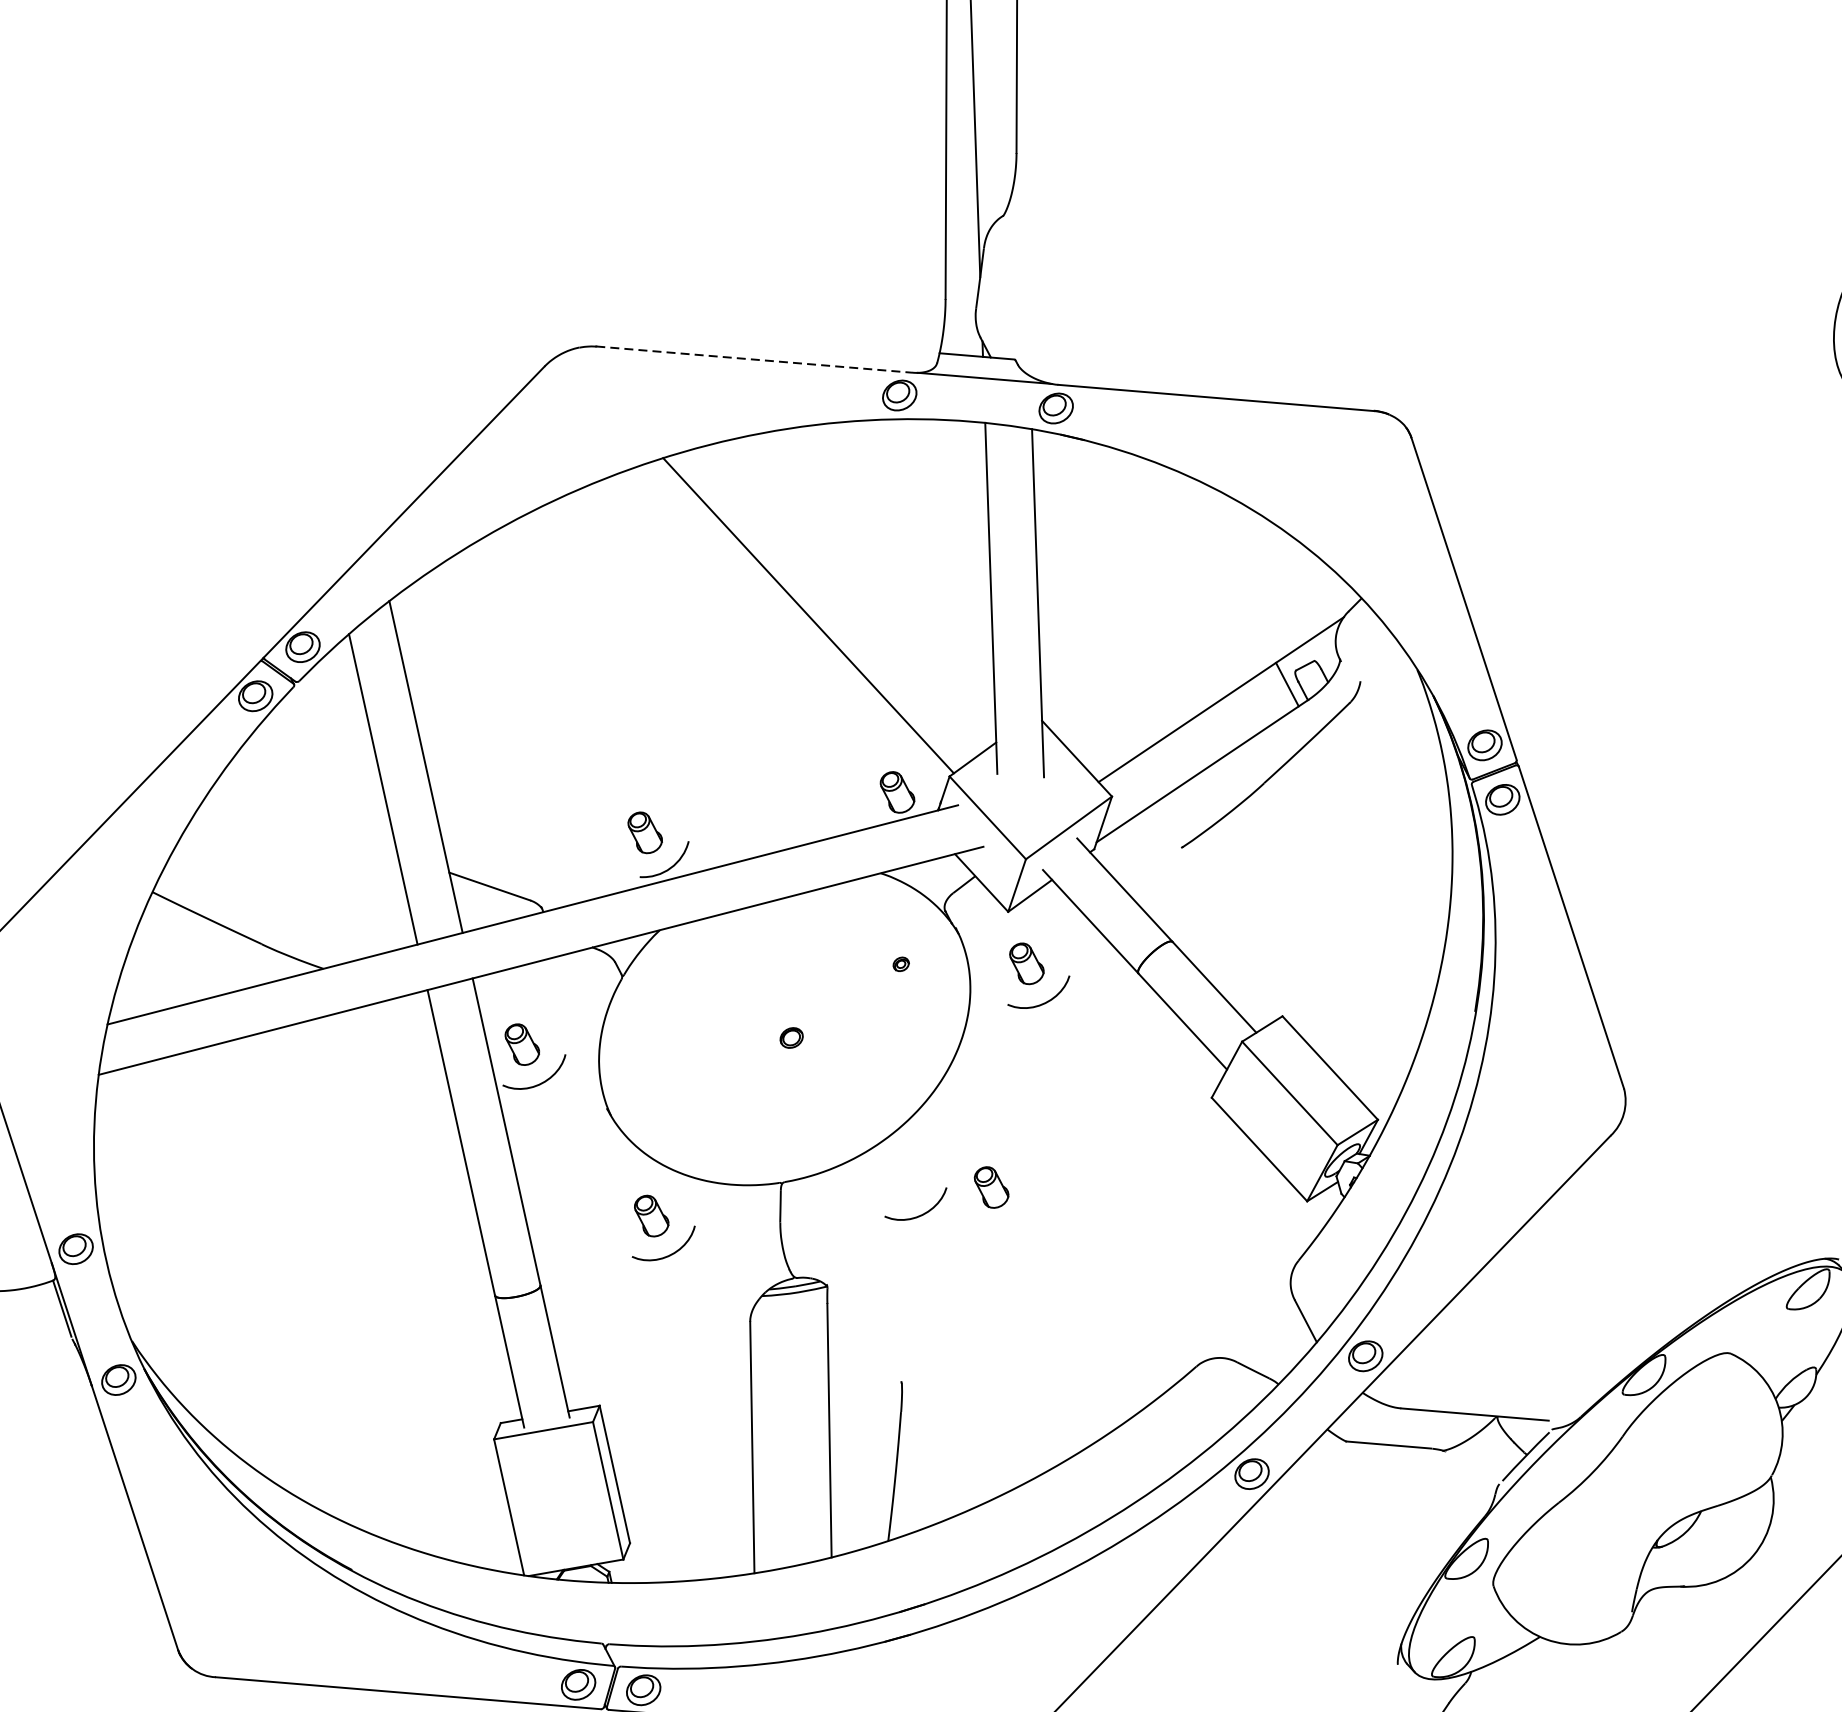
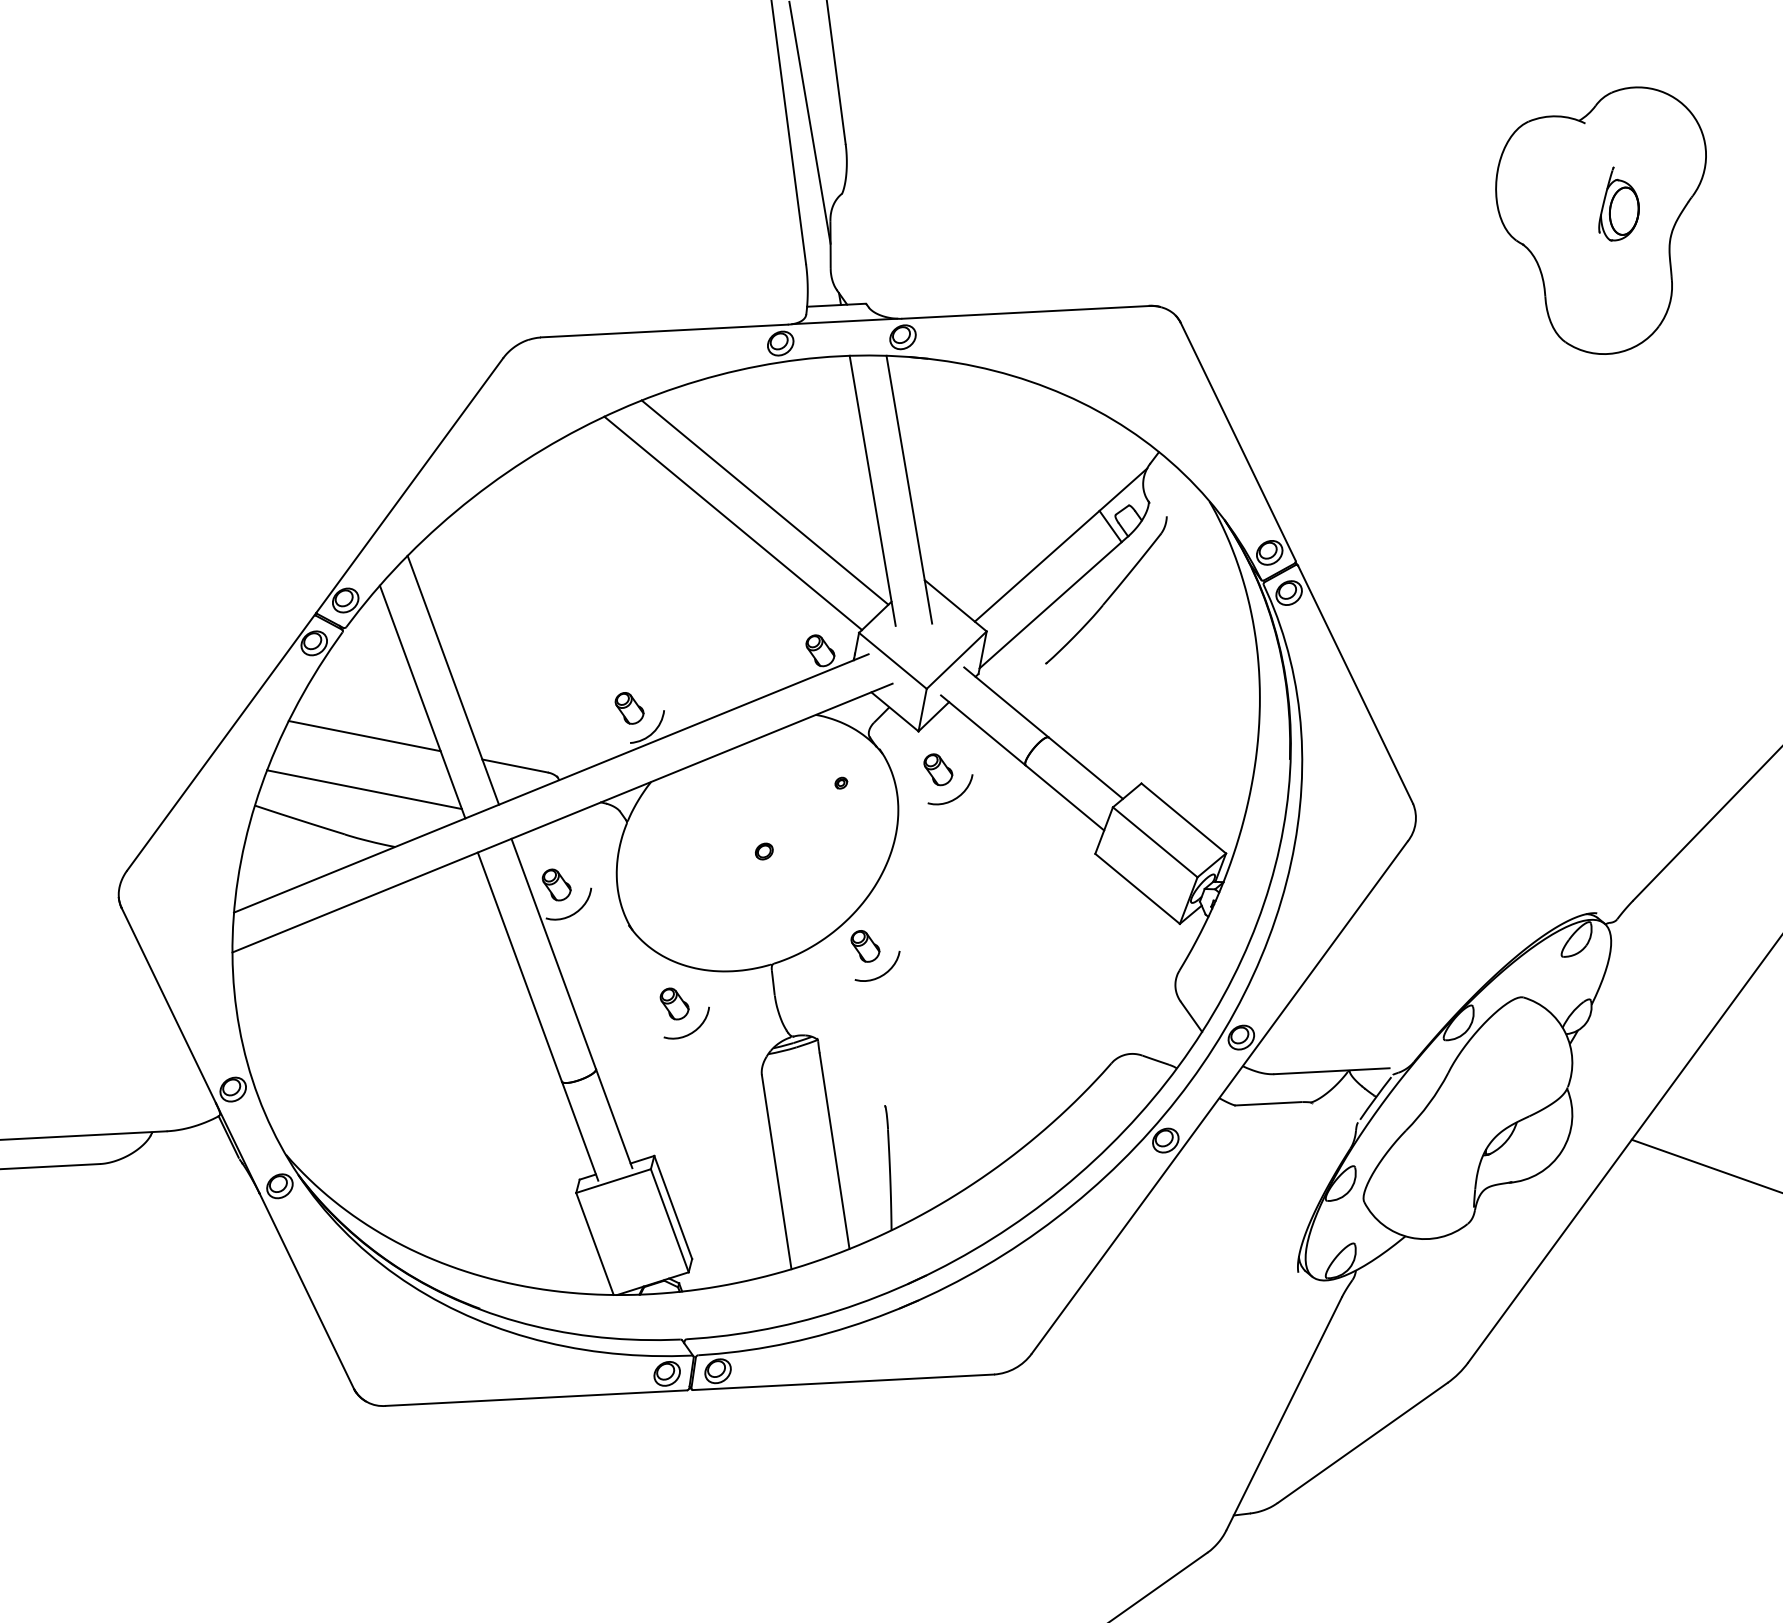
line: (754, 360) -> (664, 331), dashed -> solid
line: (851, 594) -> (764, 502), added
line: (303, 823) -> (364, 736), added
line: (294, 890) -> (364, 789), added
part: (991, 1187) -> (865, 946), moved

